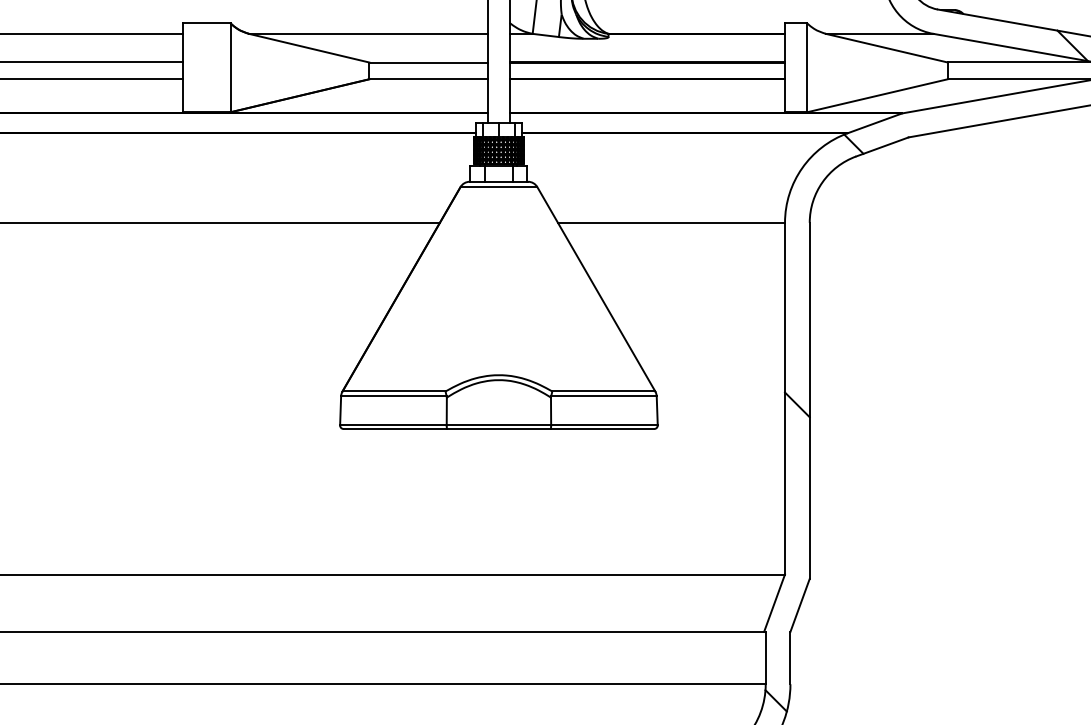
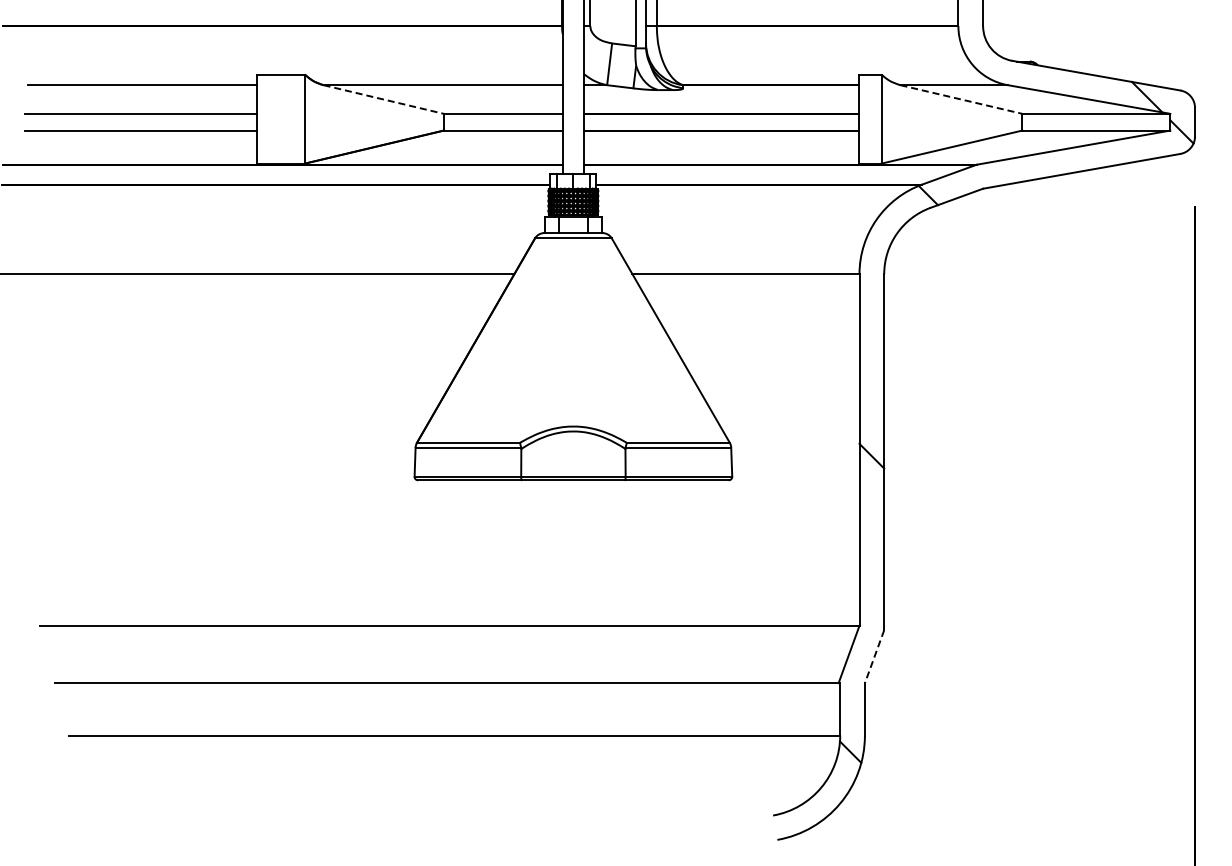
line: (309, 48) -> (383, 99), solid -> dashed
line: (887, 48) -> (961, 99), solid -> dashed
line: (800, 606) -> (874, 657), solid -> dashed

